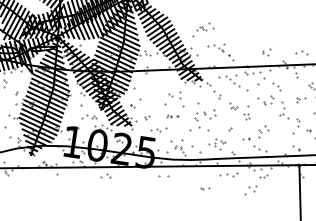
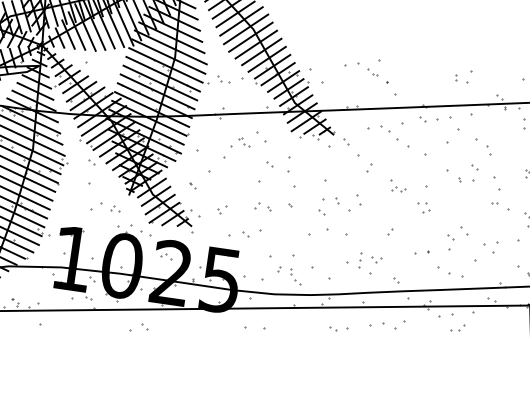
part: (203, 29) -> (245, 144), moved
part: (172, 116) -> (273, 207), size x1.67
part: (205, 188) -> (340, 328), moved
part: (250, 190) -> (485, 251), moved

